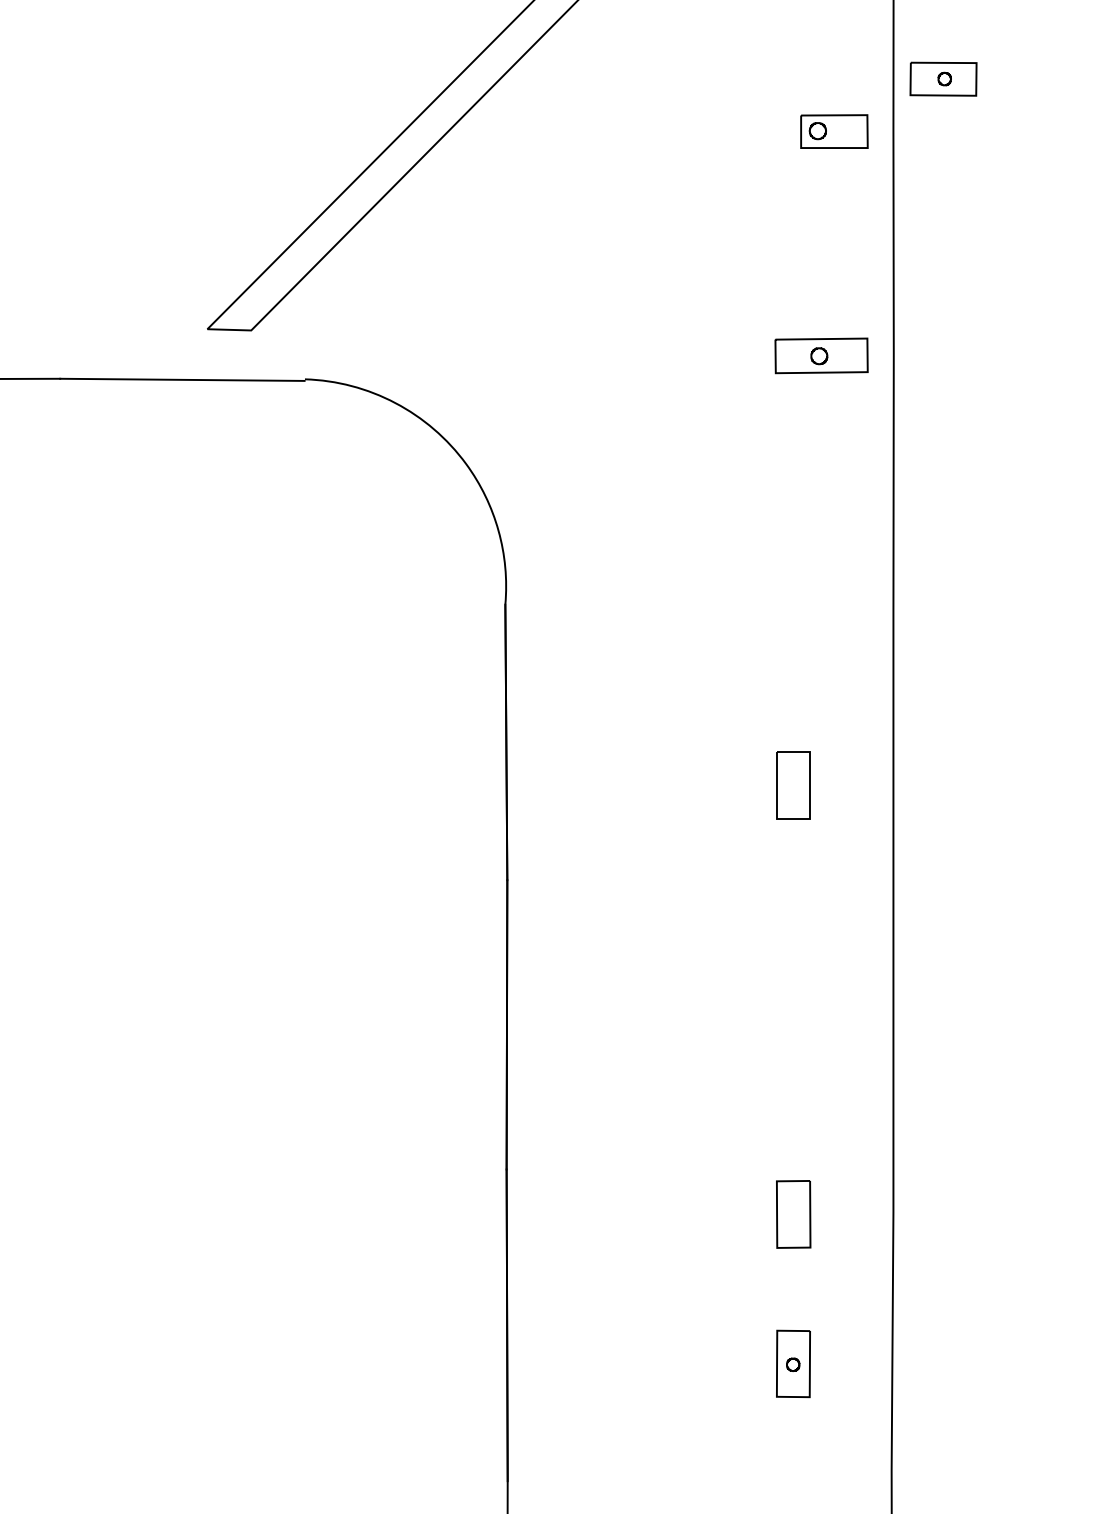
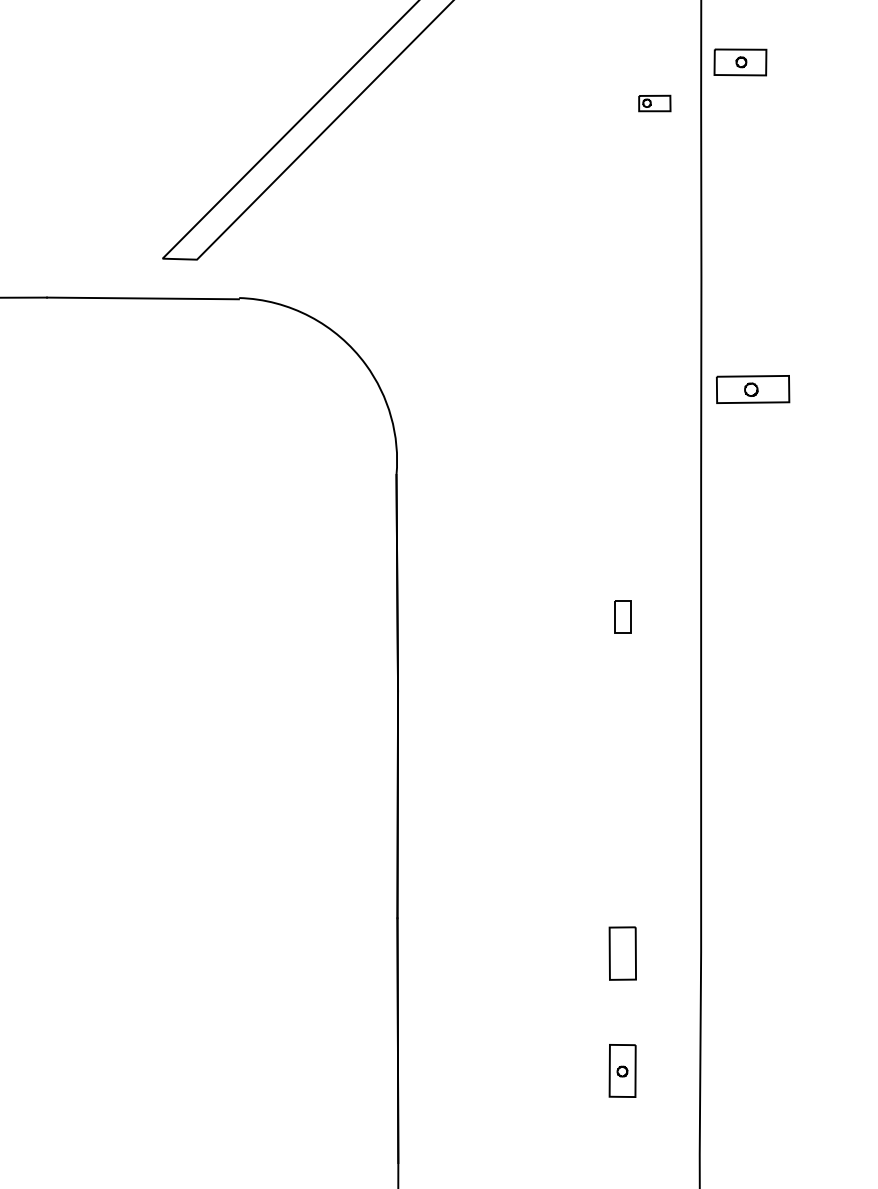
part: (834, 131) -> (654, 103), size x0.6
part: (821, 355) -> (753, 389), moved
part: (793, 785) -> (622, 616), size x0.6

